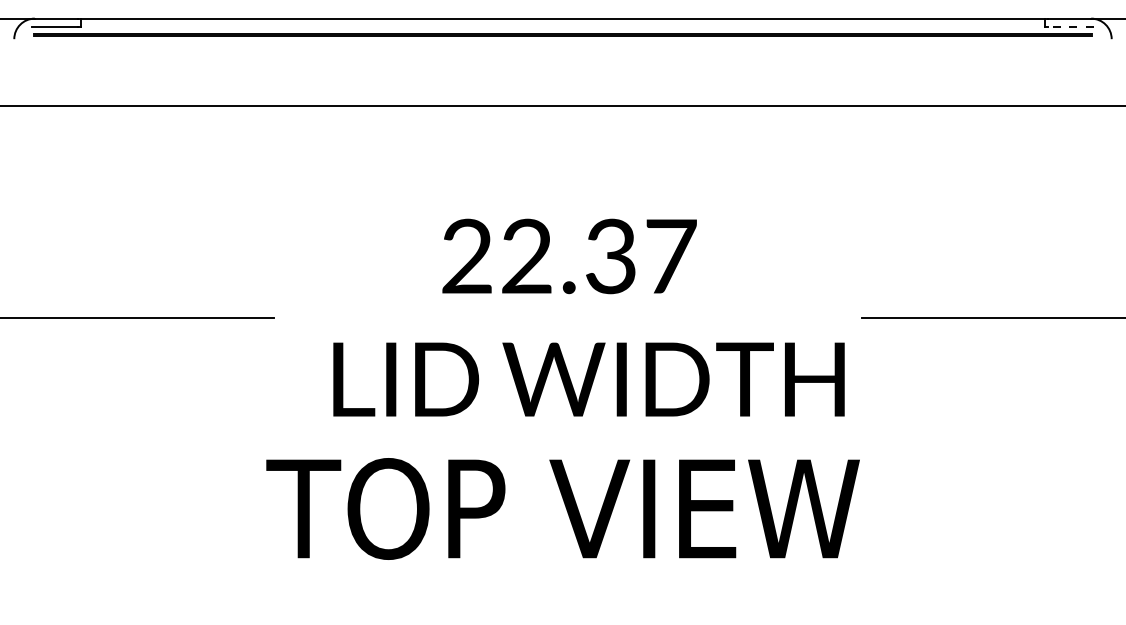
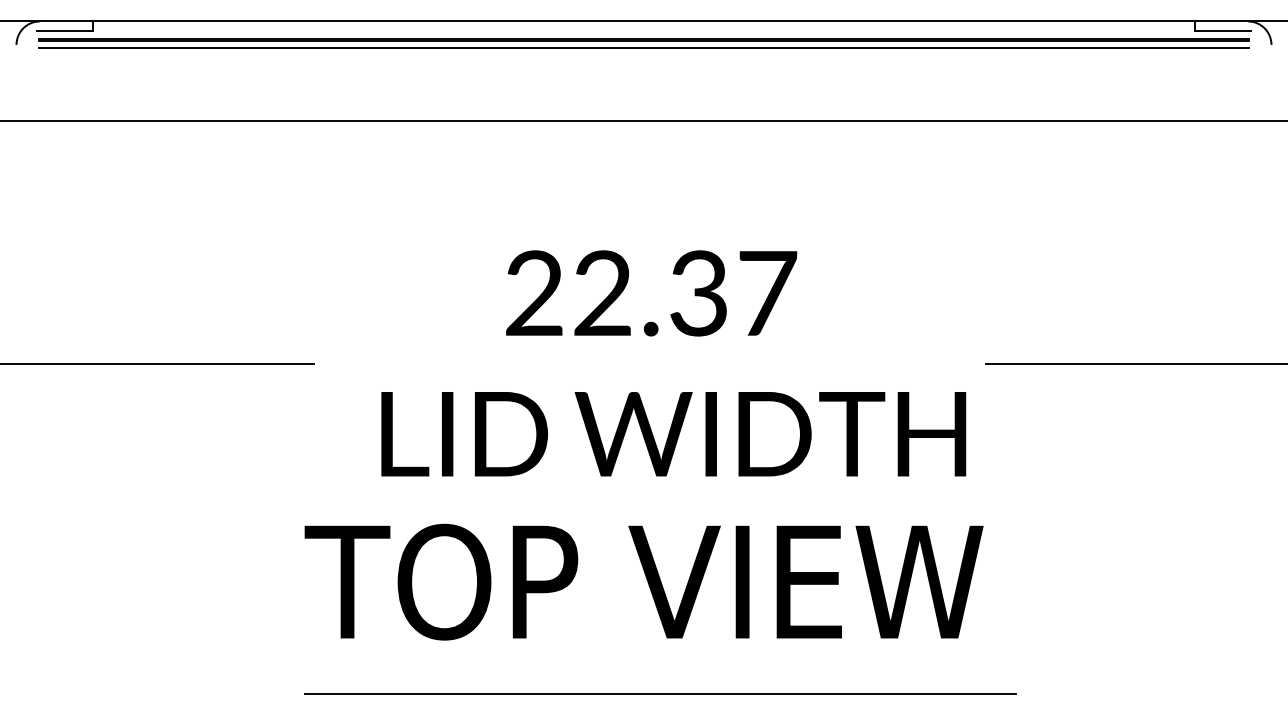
line: (1070, 27) -> (1224, 31), dashed -> solid
line: (562, 42) -> (643, 48), added
line: (576, 606) -> (659, 693), added

